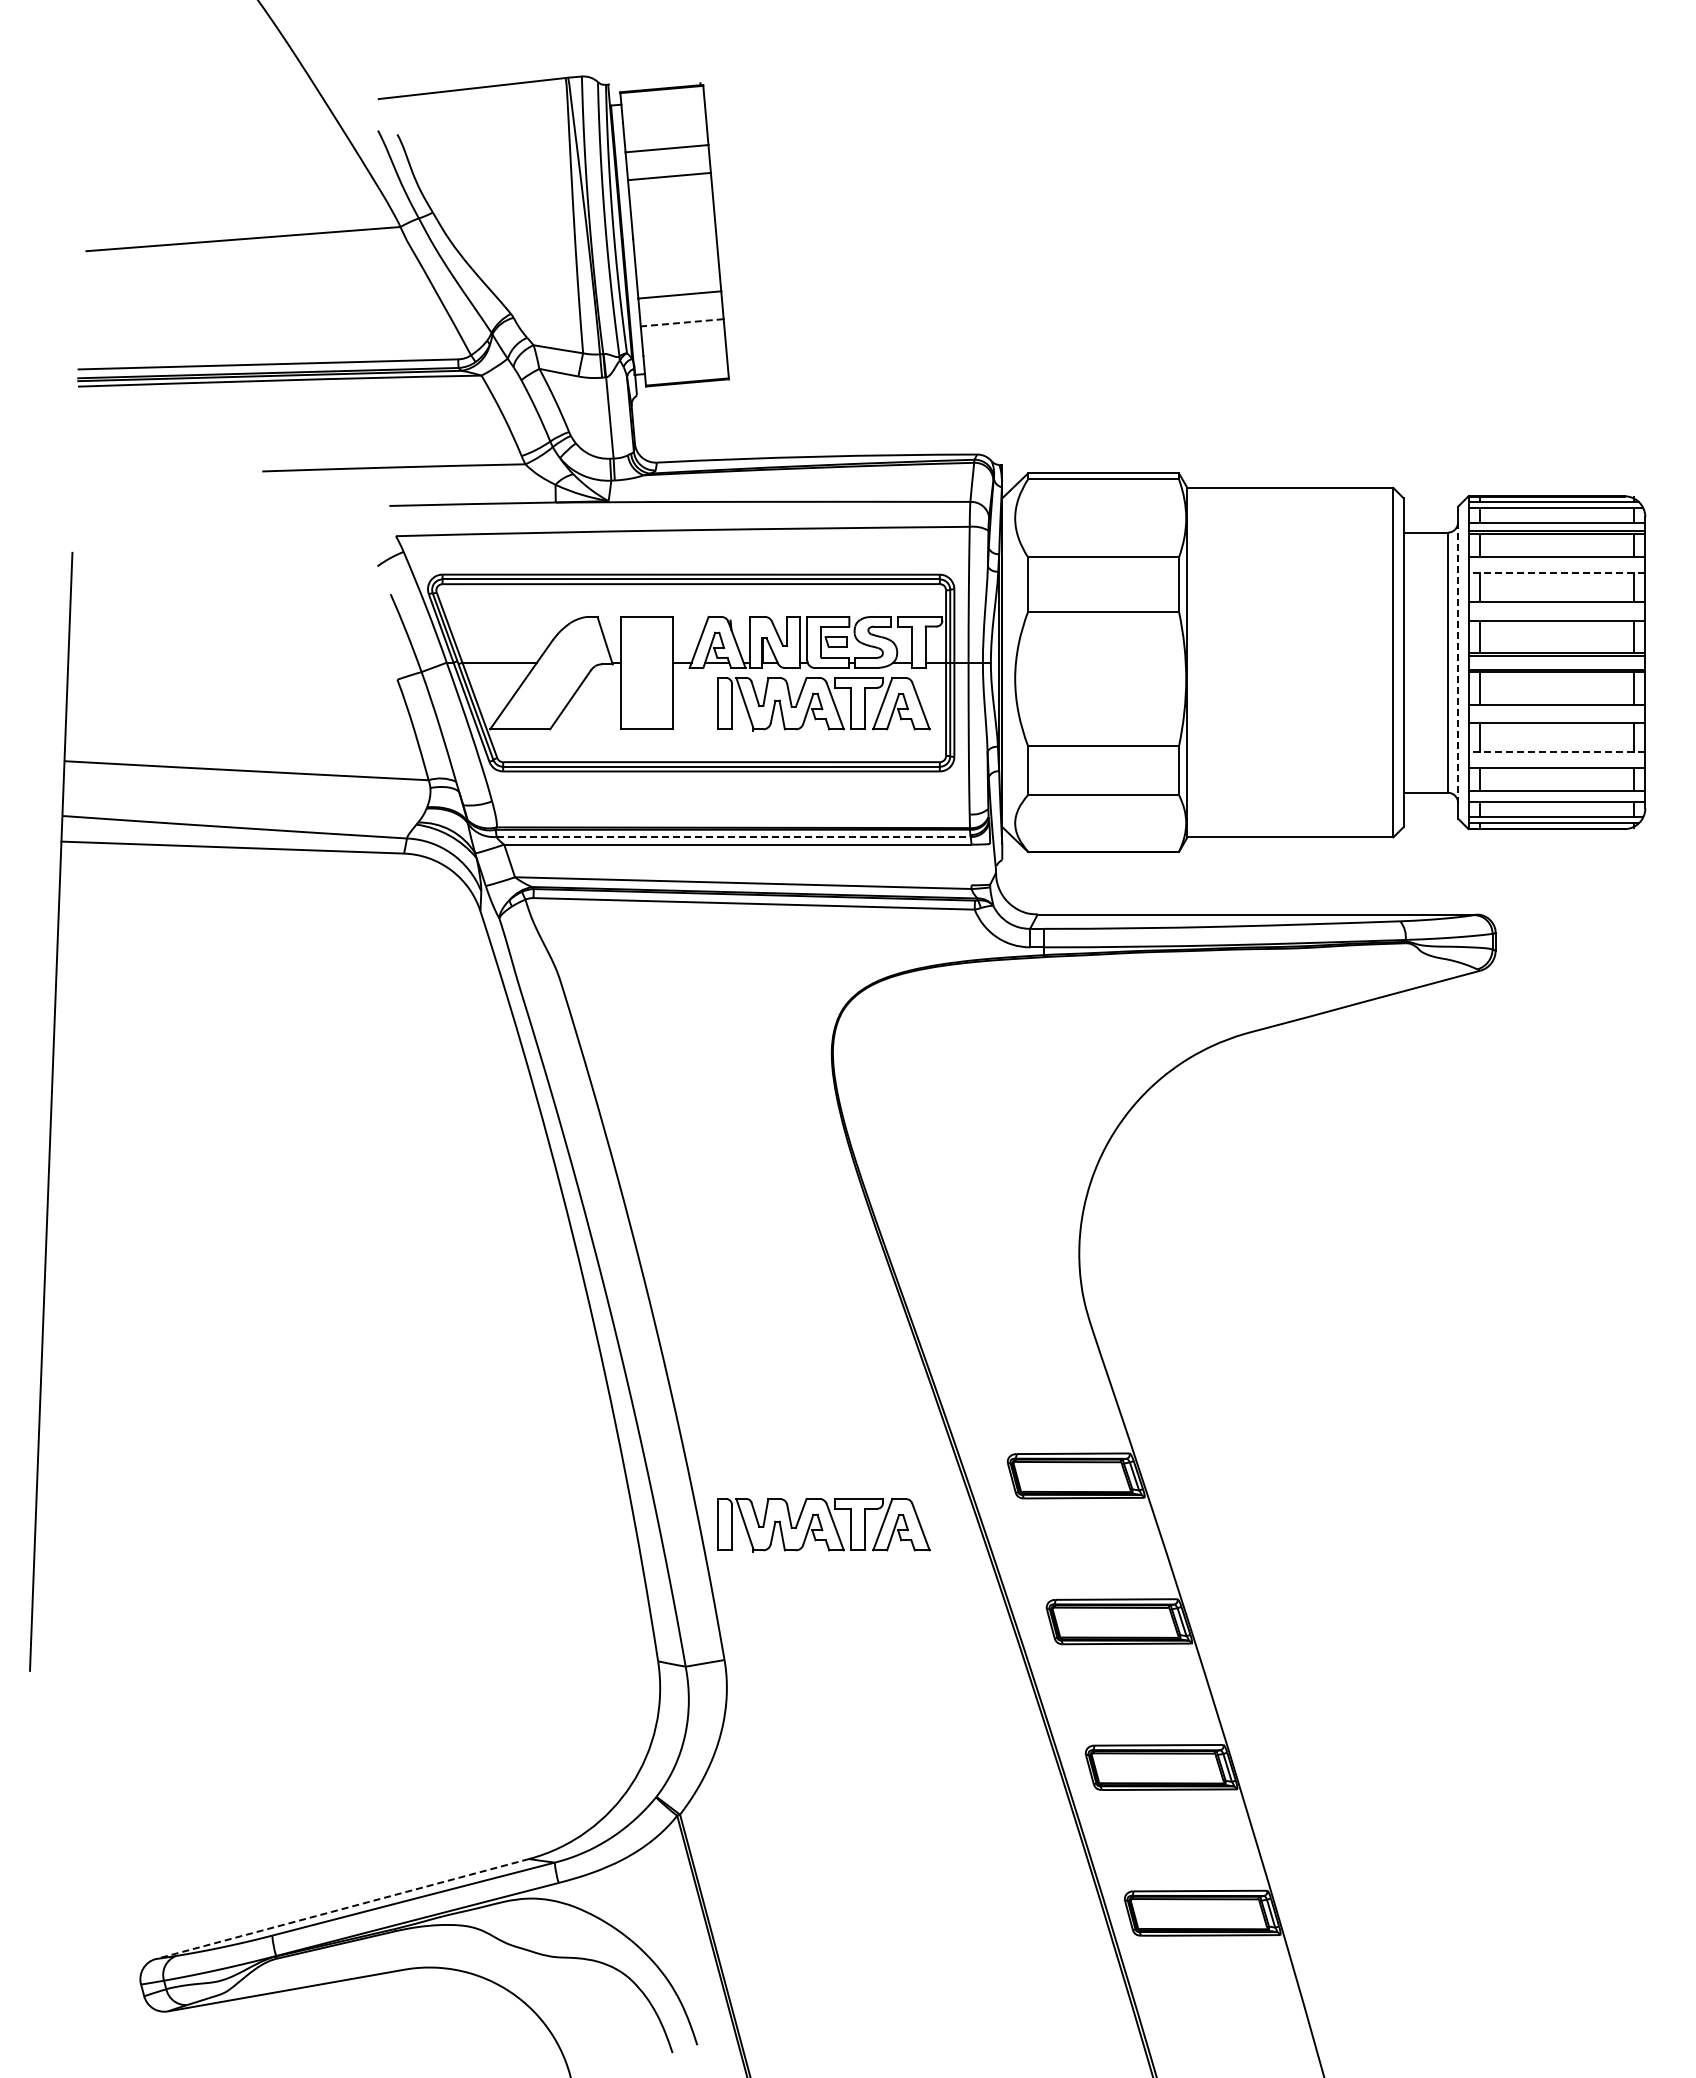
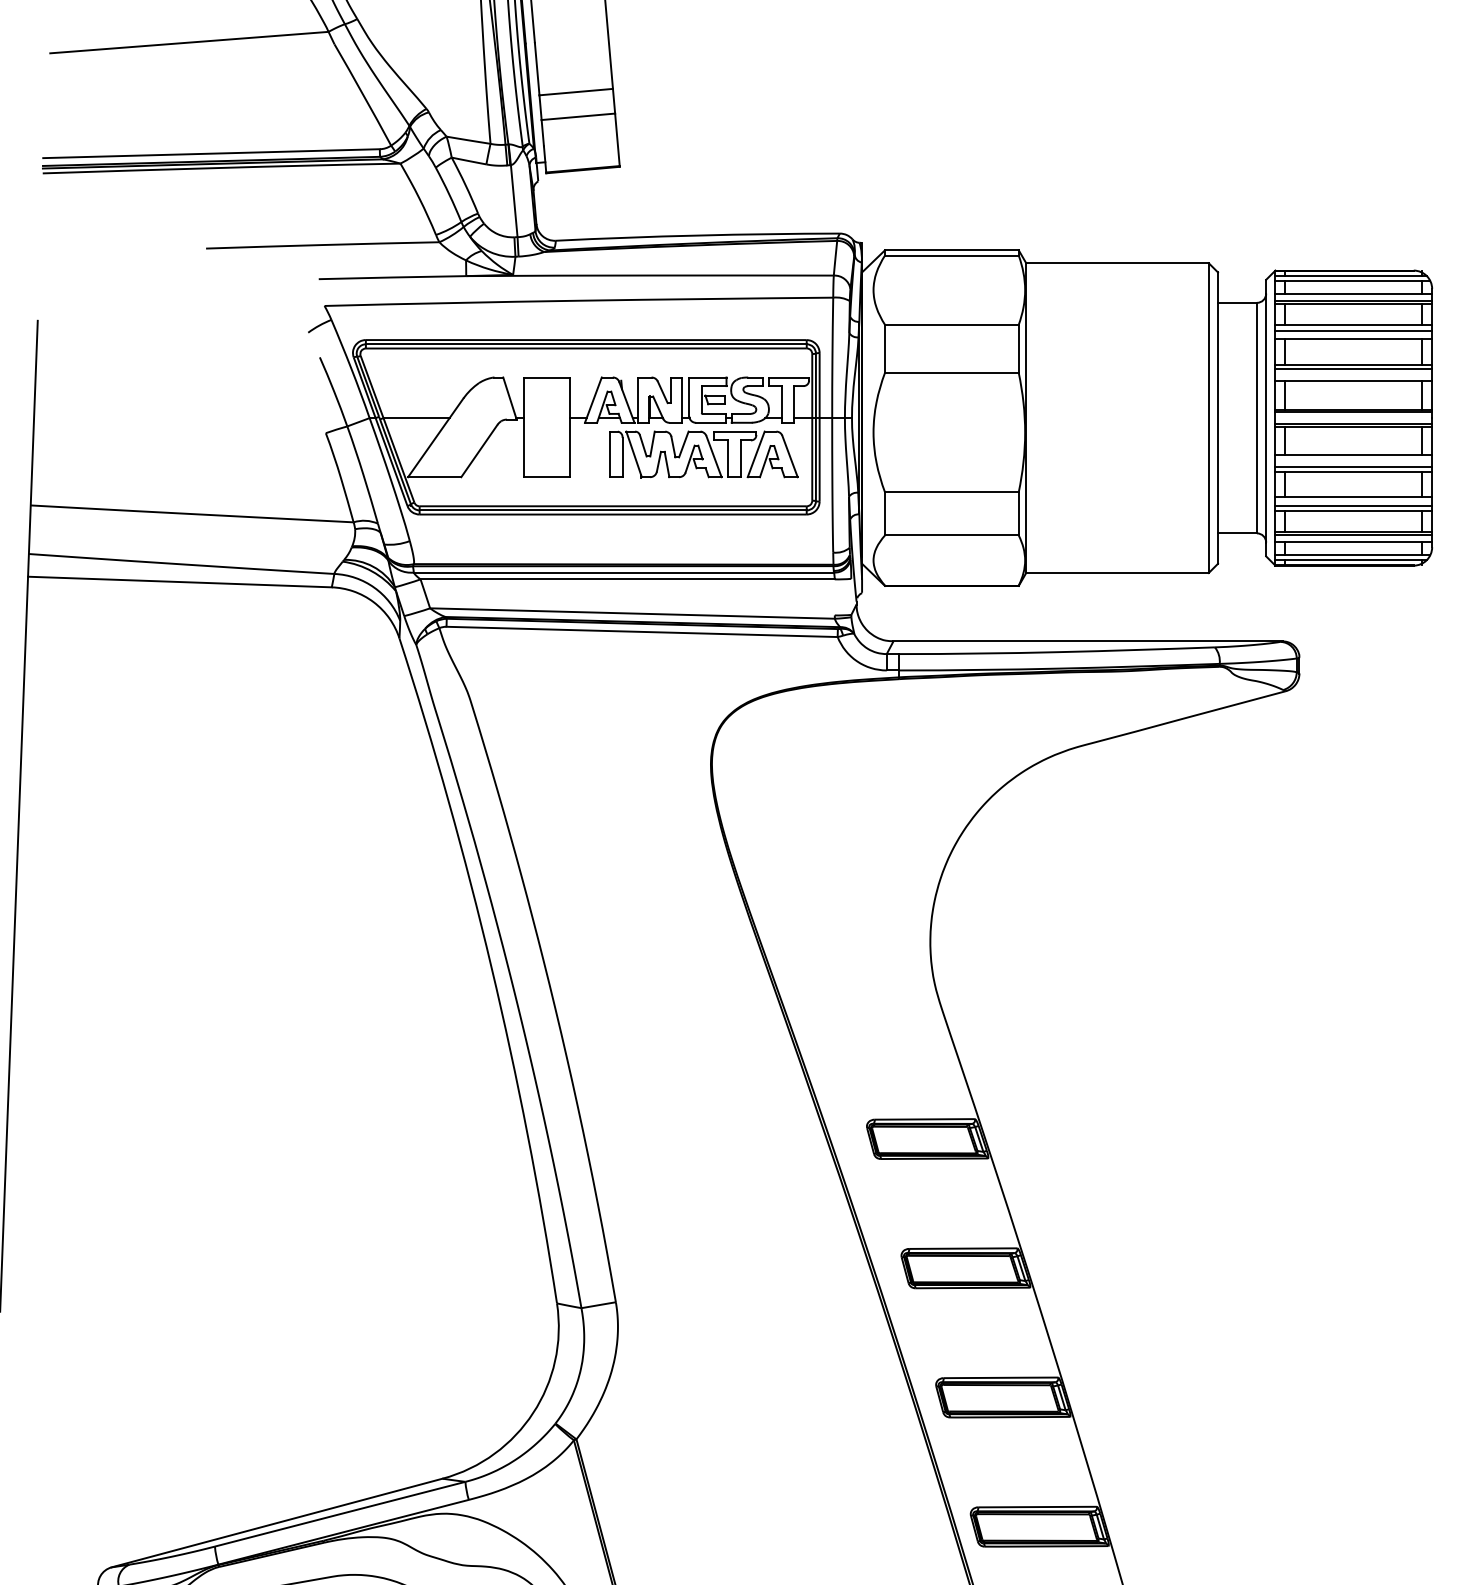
line: (682, 322) -> (578, 116), dashed -> solid
line: (1556, 564) -> (1353, 331), added
line: (1556, 573) -> (1353, 339), dashed -> solid
line: (1556, 607) -> (1353, 369), added
line: (1458, 663) -> (1266, 418), dashed -> solid
line: (1556, 718) -> (1353, 467), added
line: (1556, 752) -> (1353, 497), dashed -> solid
line: (1556, 761) -> (1353, 505), added
line: (1556, 794) -> (1353, 534), added
line: (733, 836) -> (623, 572), dashed -> solid
part: (823, 1525) -> (703, 1182), removed
line: (341, 1909) -> (276, 1523), dashed -> solid

